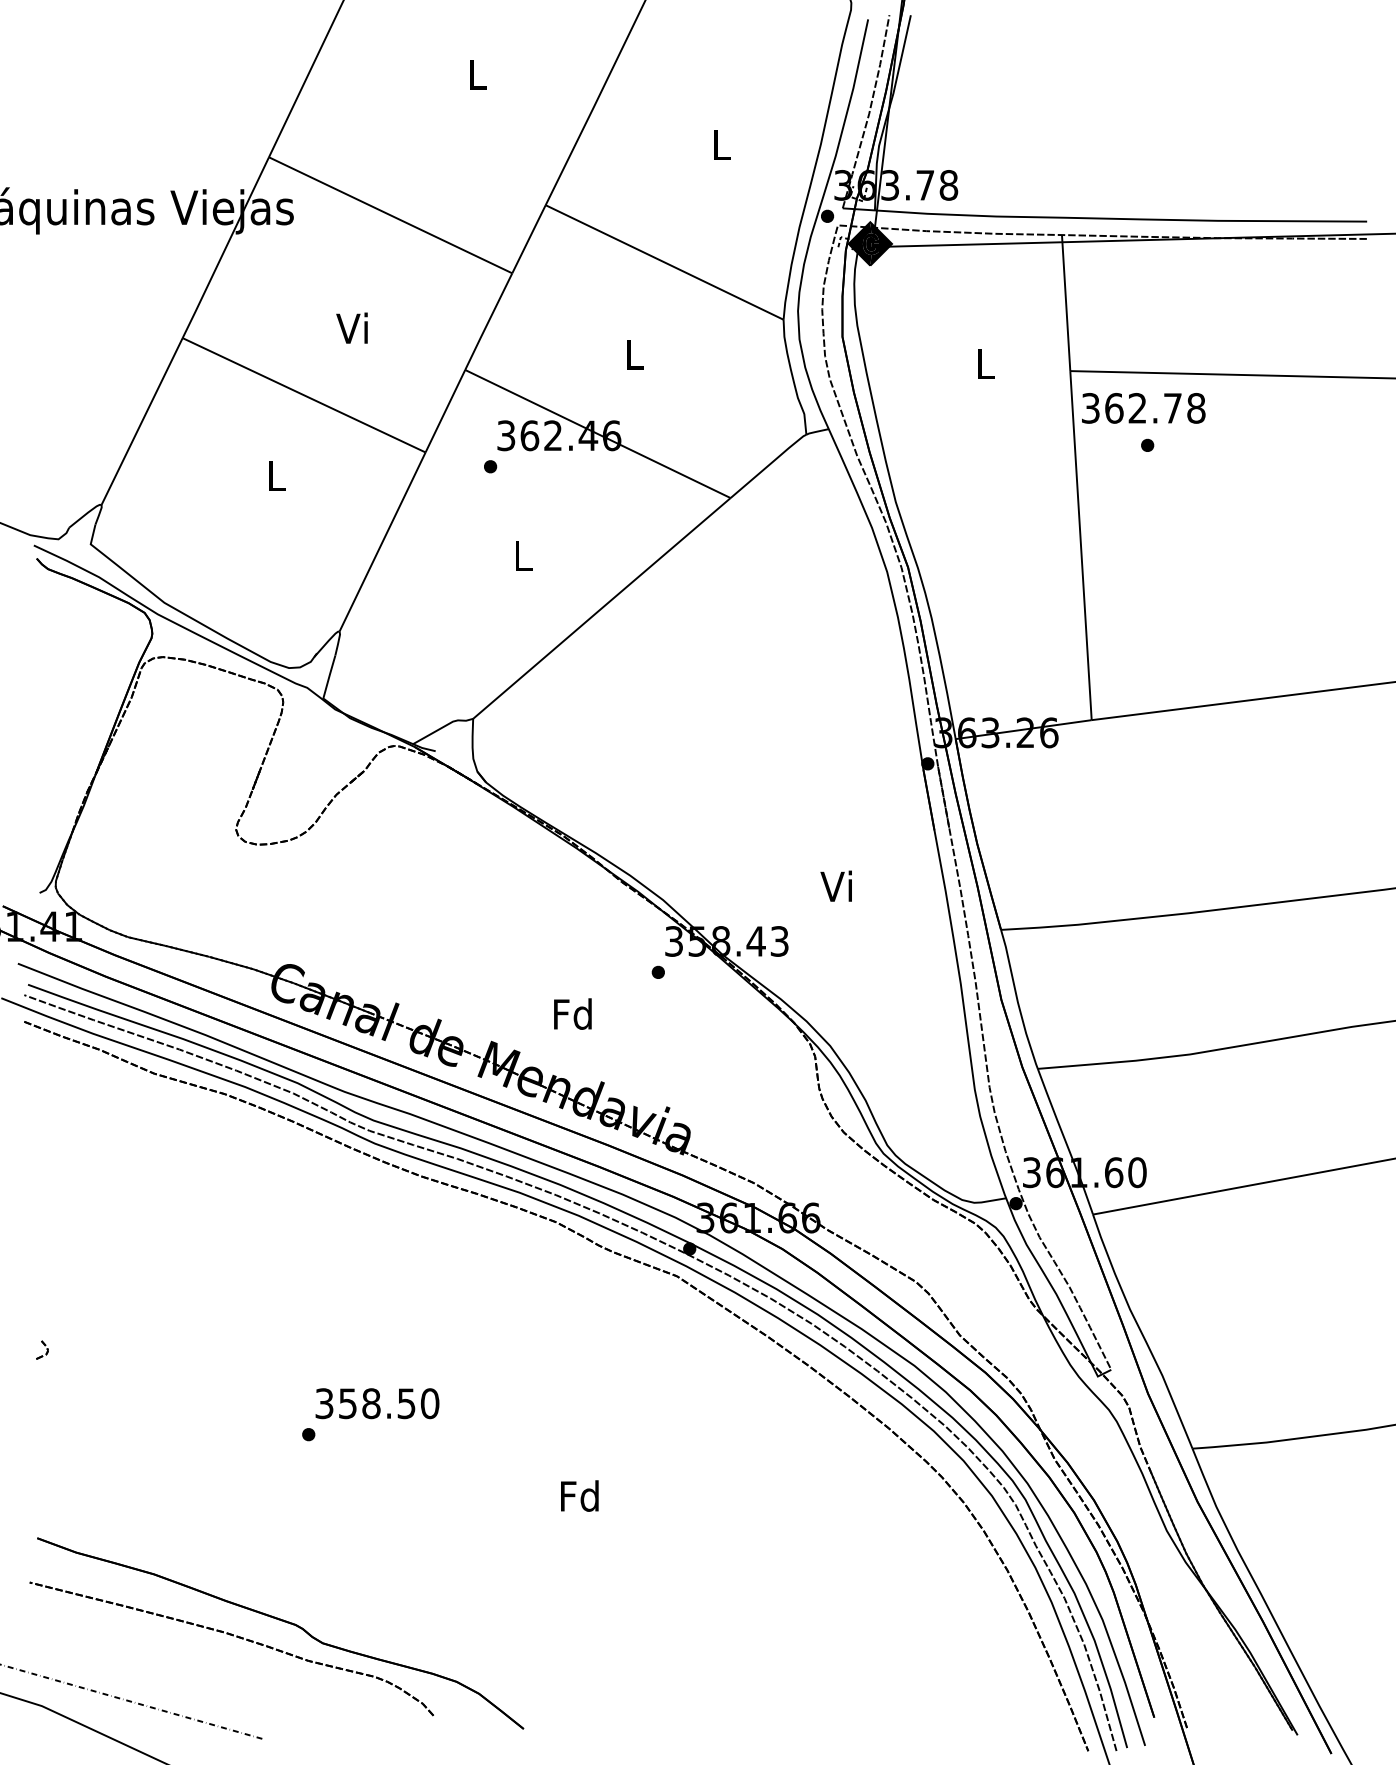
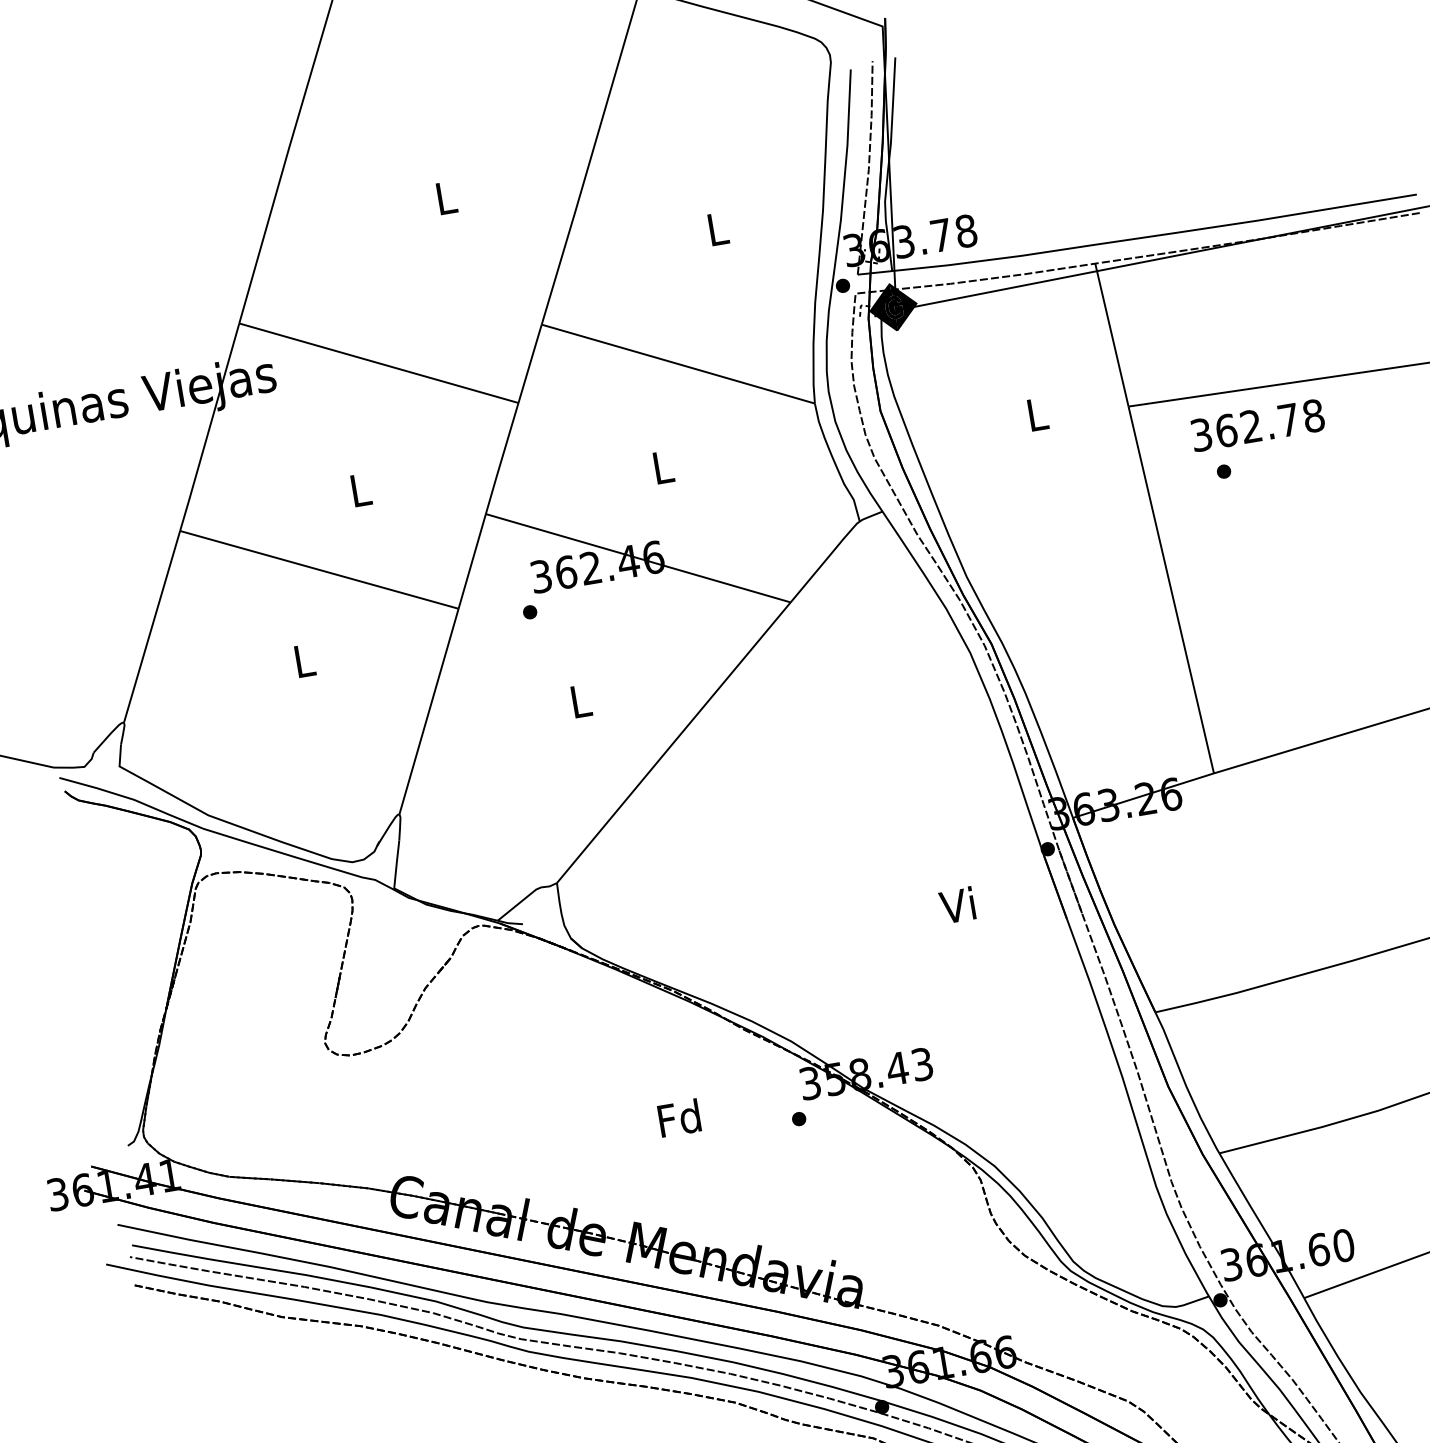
text: (351, 327) -> (357, 489), Vi -> L
text: (1143, 408) -> (1257, 425), moved
text: (835, 885) -> (956, 904), moved
text: (572, 1013) -> (678, 1117), moved

